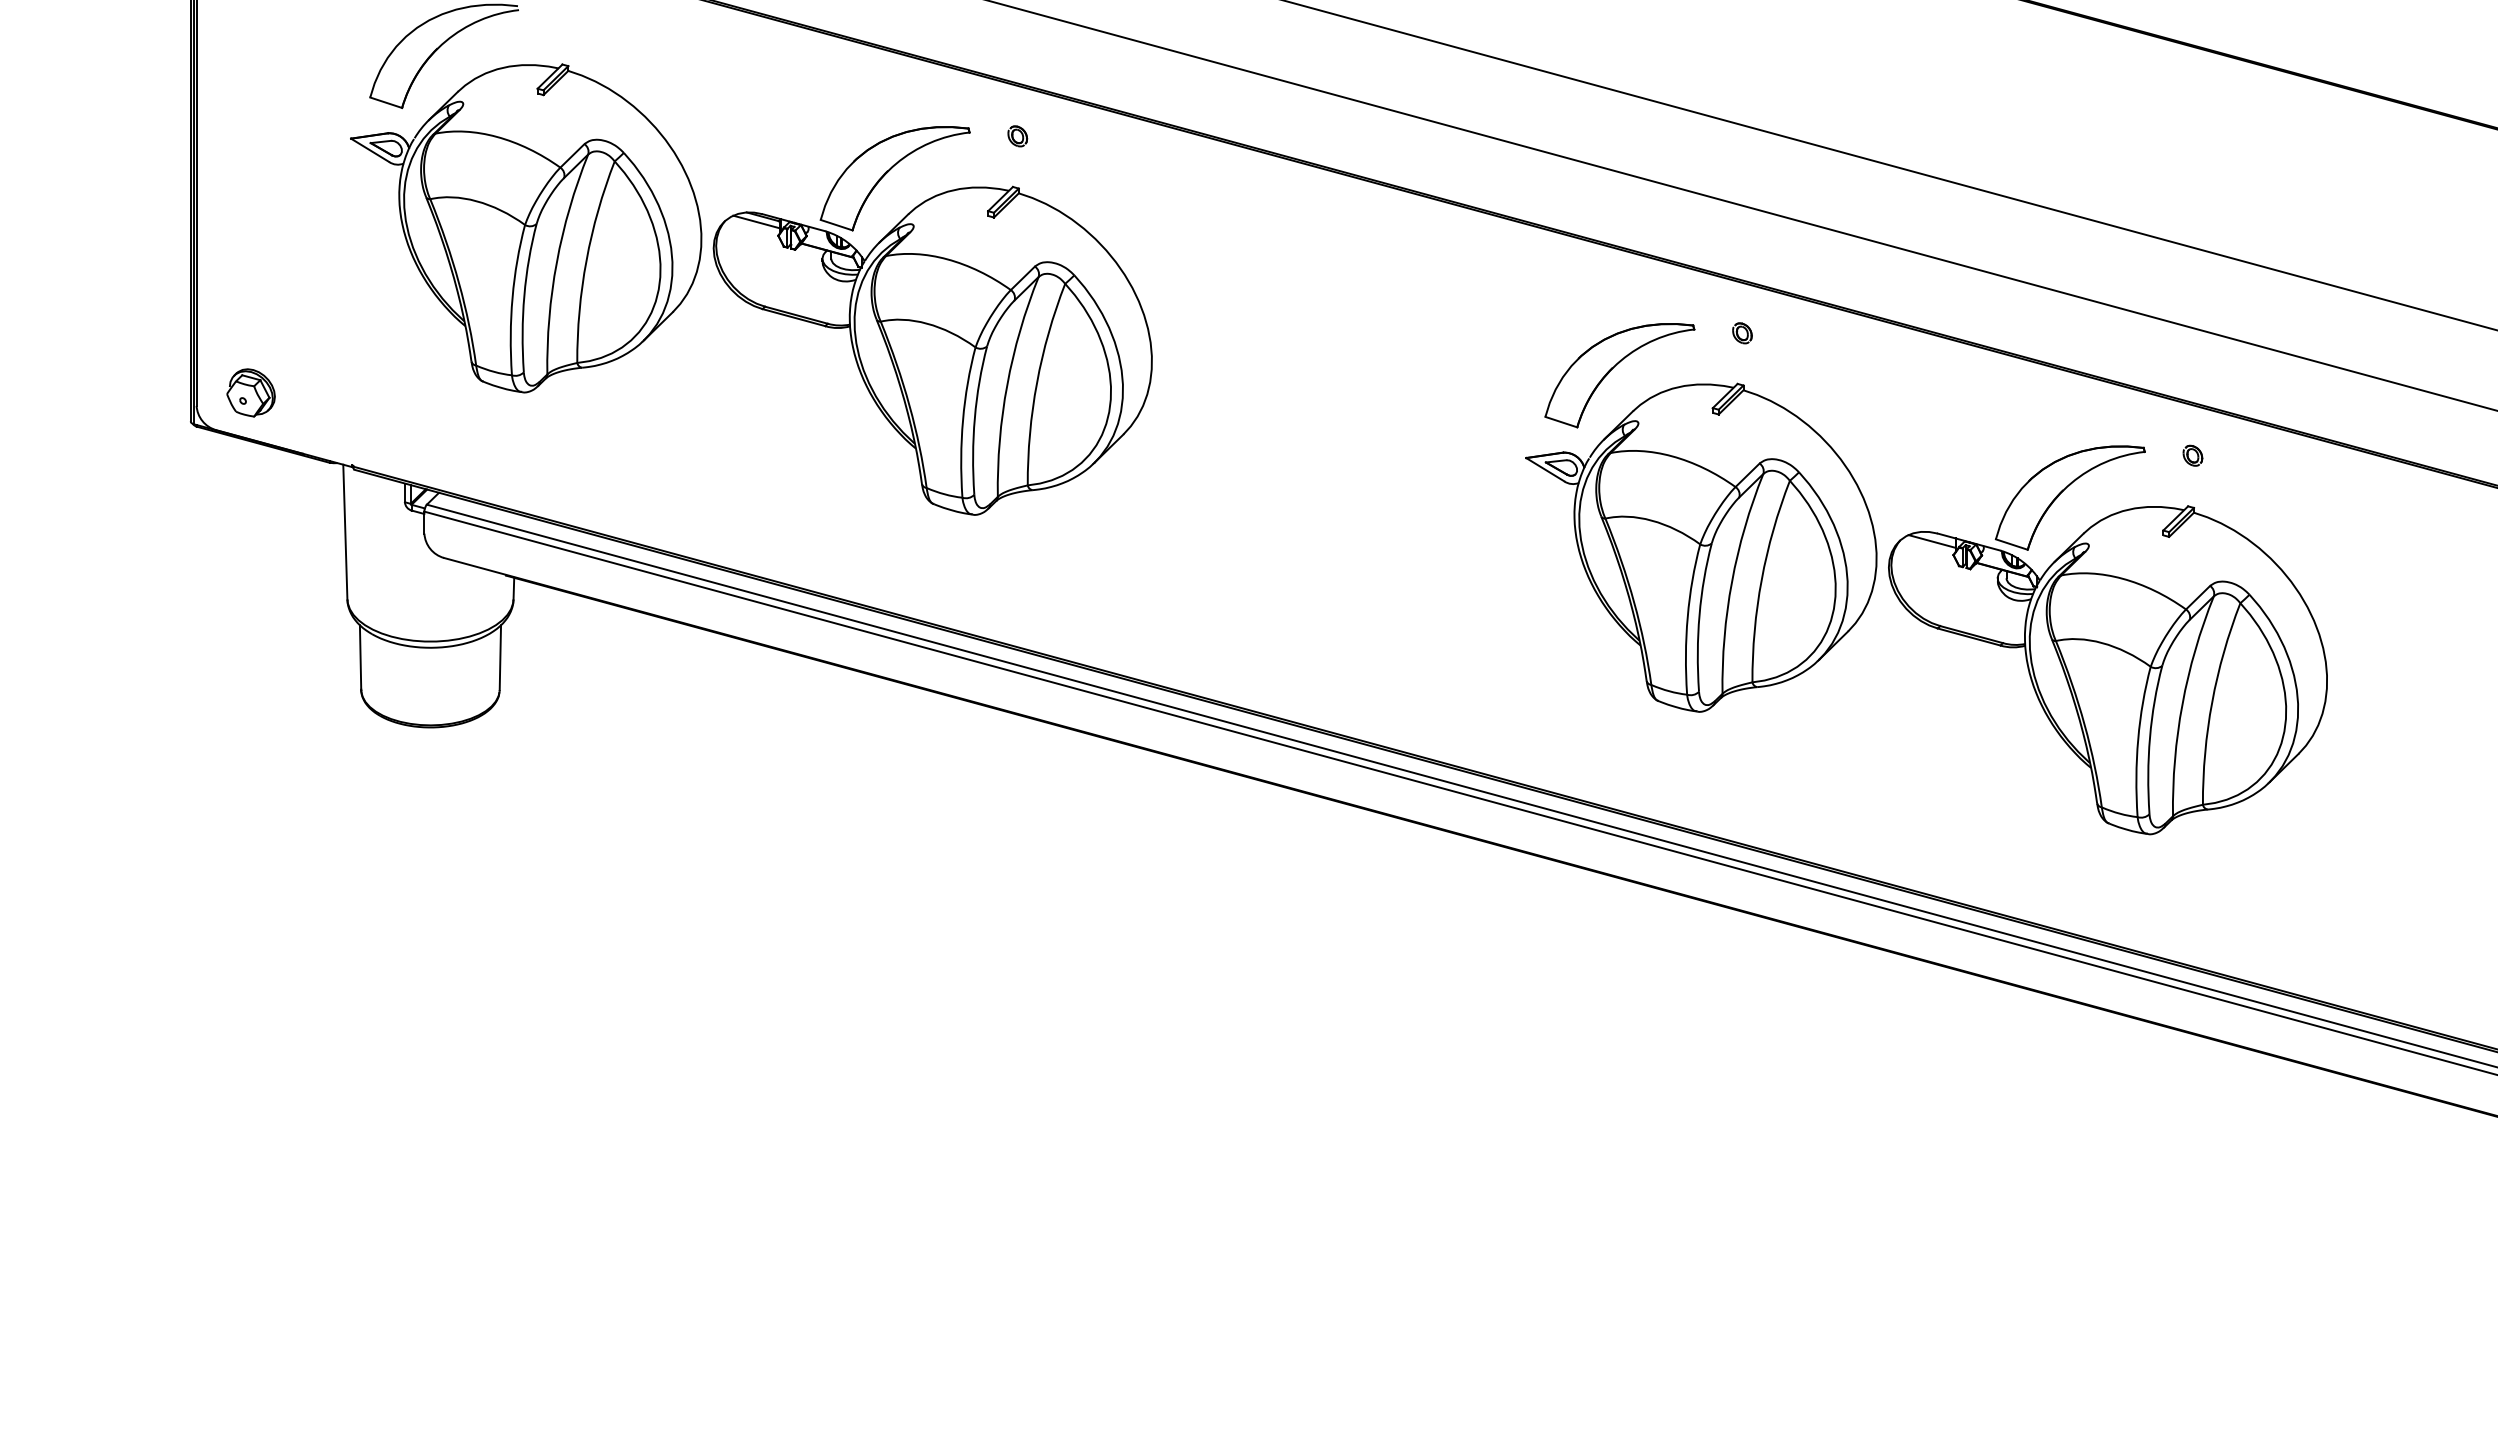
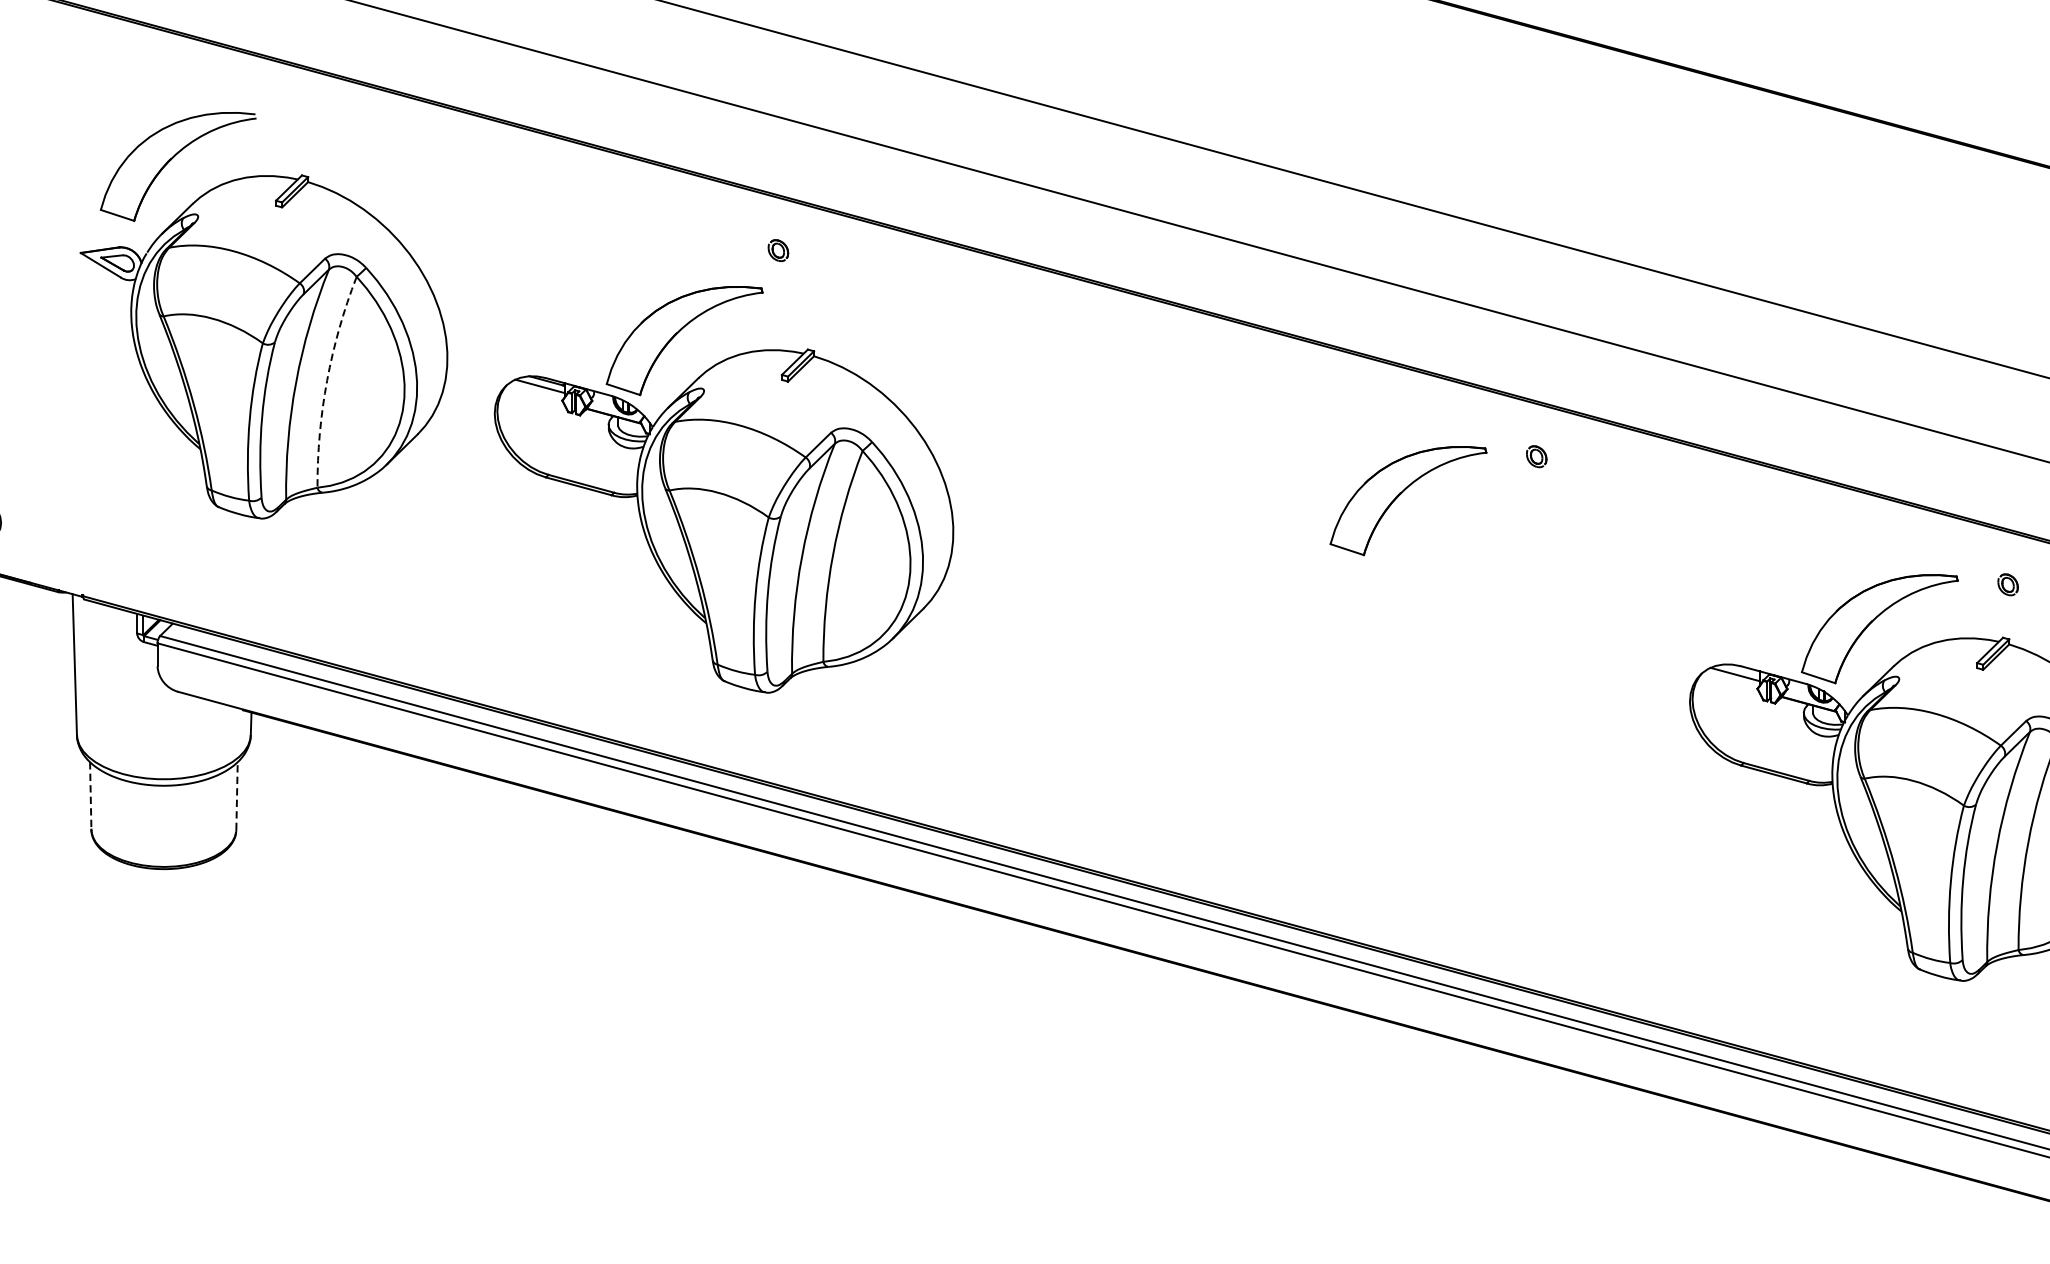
arc: (586, 260) -> (327, 380), solid -> dashed
part: (932, 320) -> (723, 489), moved
part: (1701, 547) -> (1493, 680), removed
line: (500, 657) -> (237, 795), solid -> dashed
line: (360, 658) -> (90, 796), solid -> dashed

